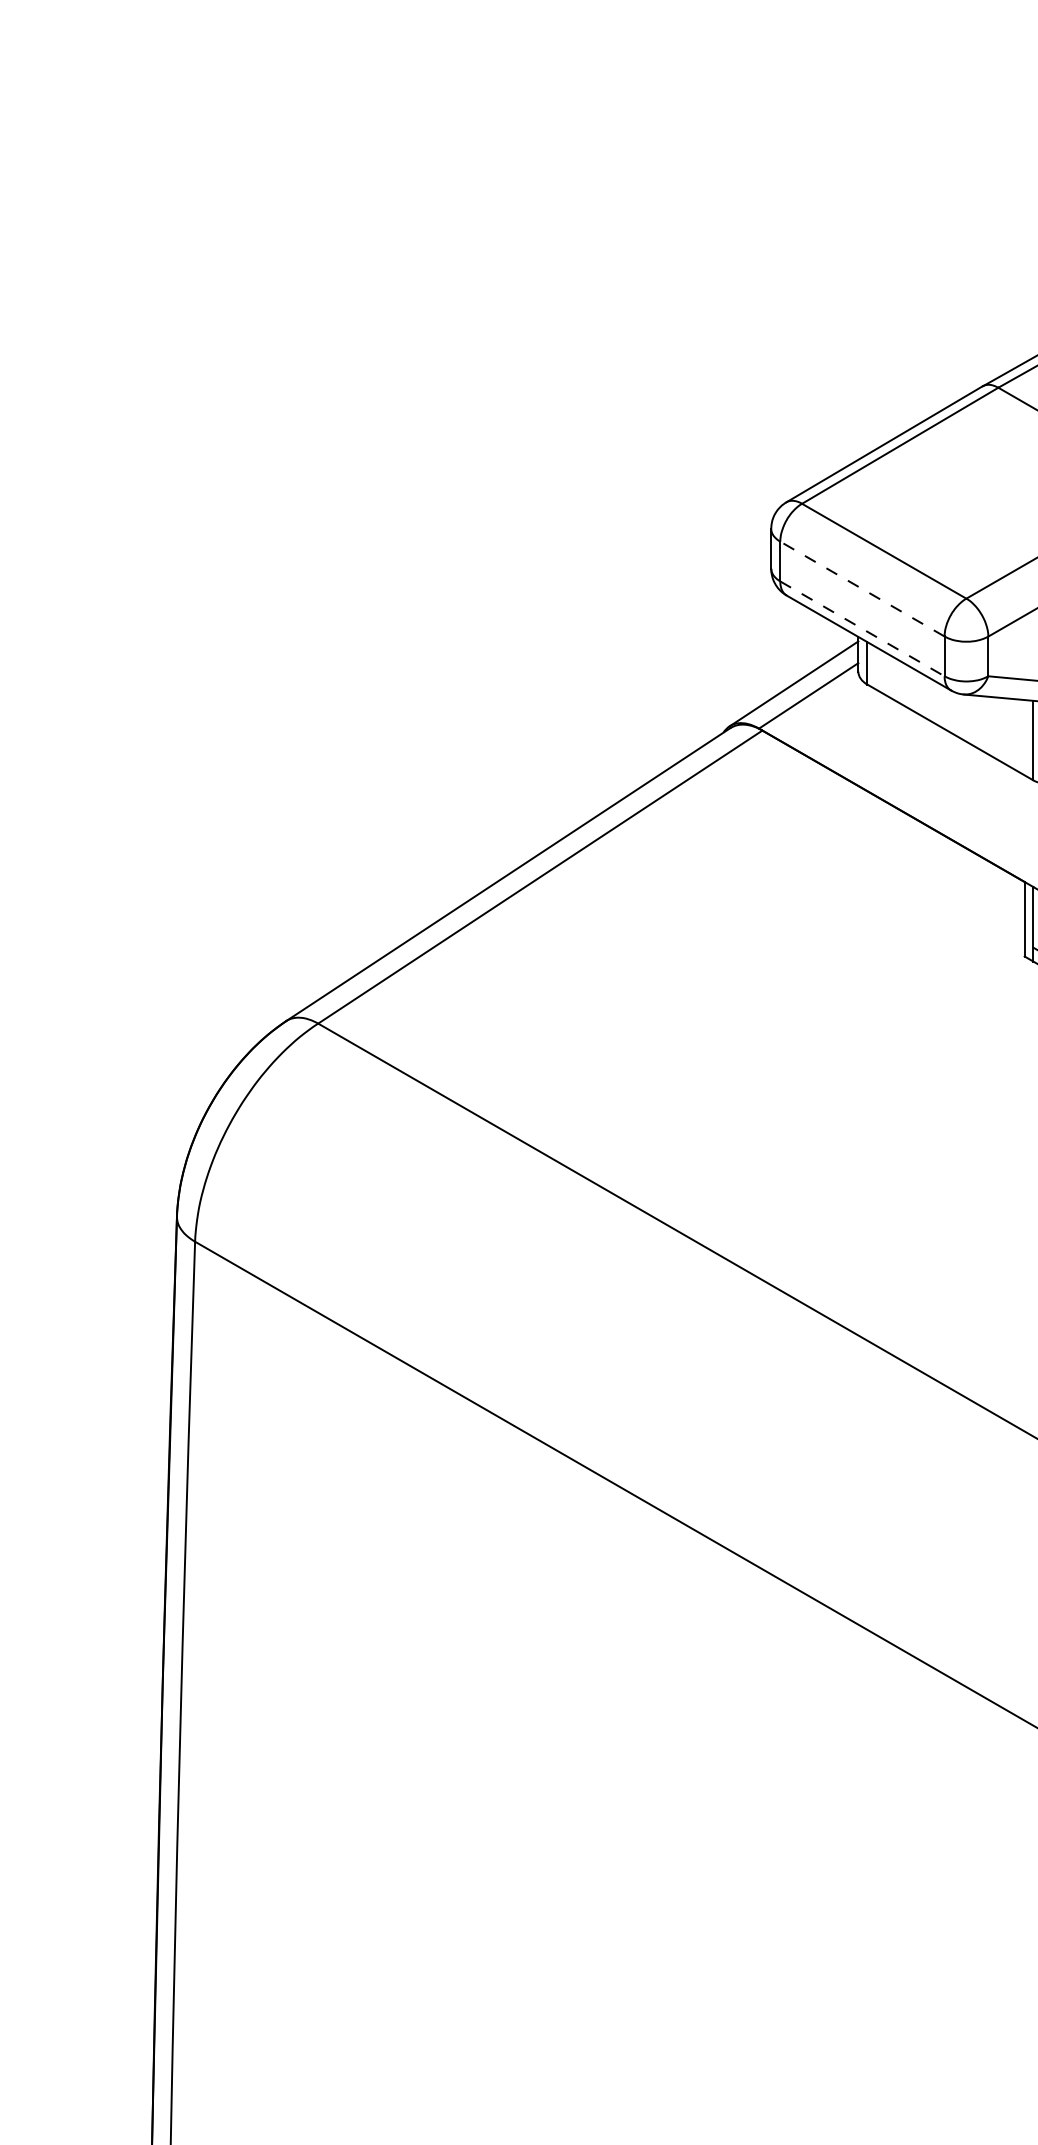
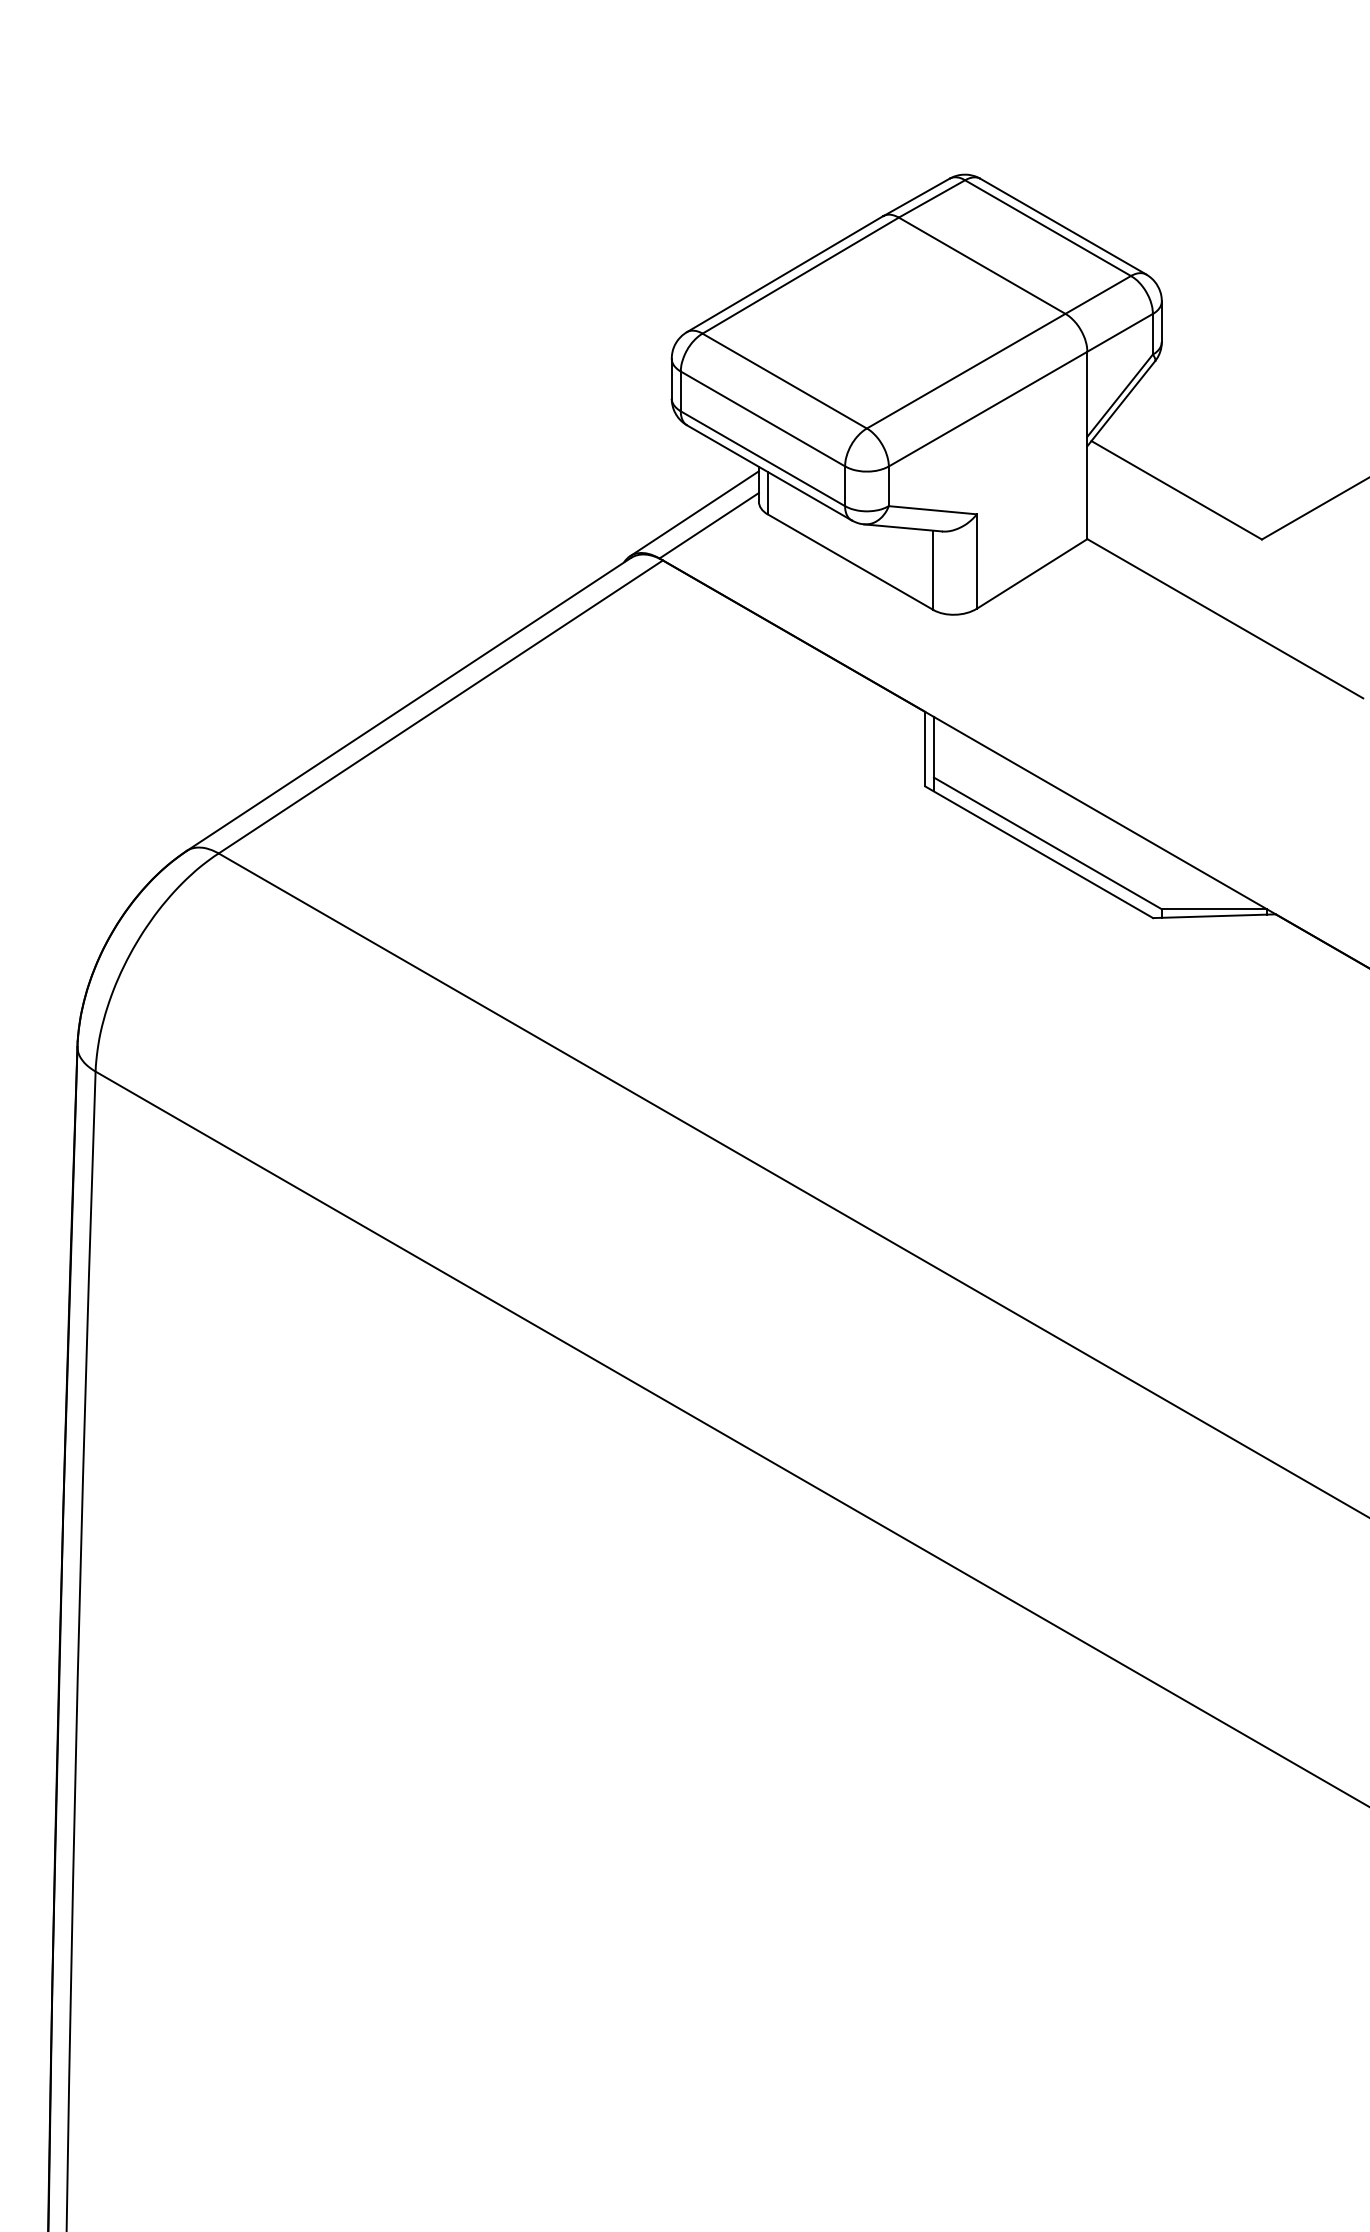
line: (862, 588) -> (762, 418), dashed -> solid
line: (862, 628) -> (762, 458), dashed -> solid

